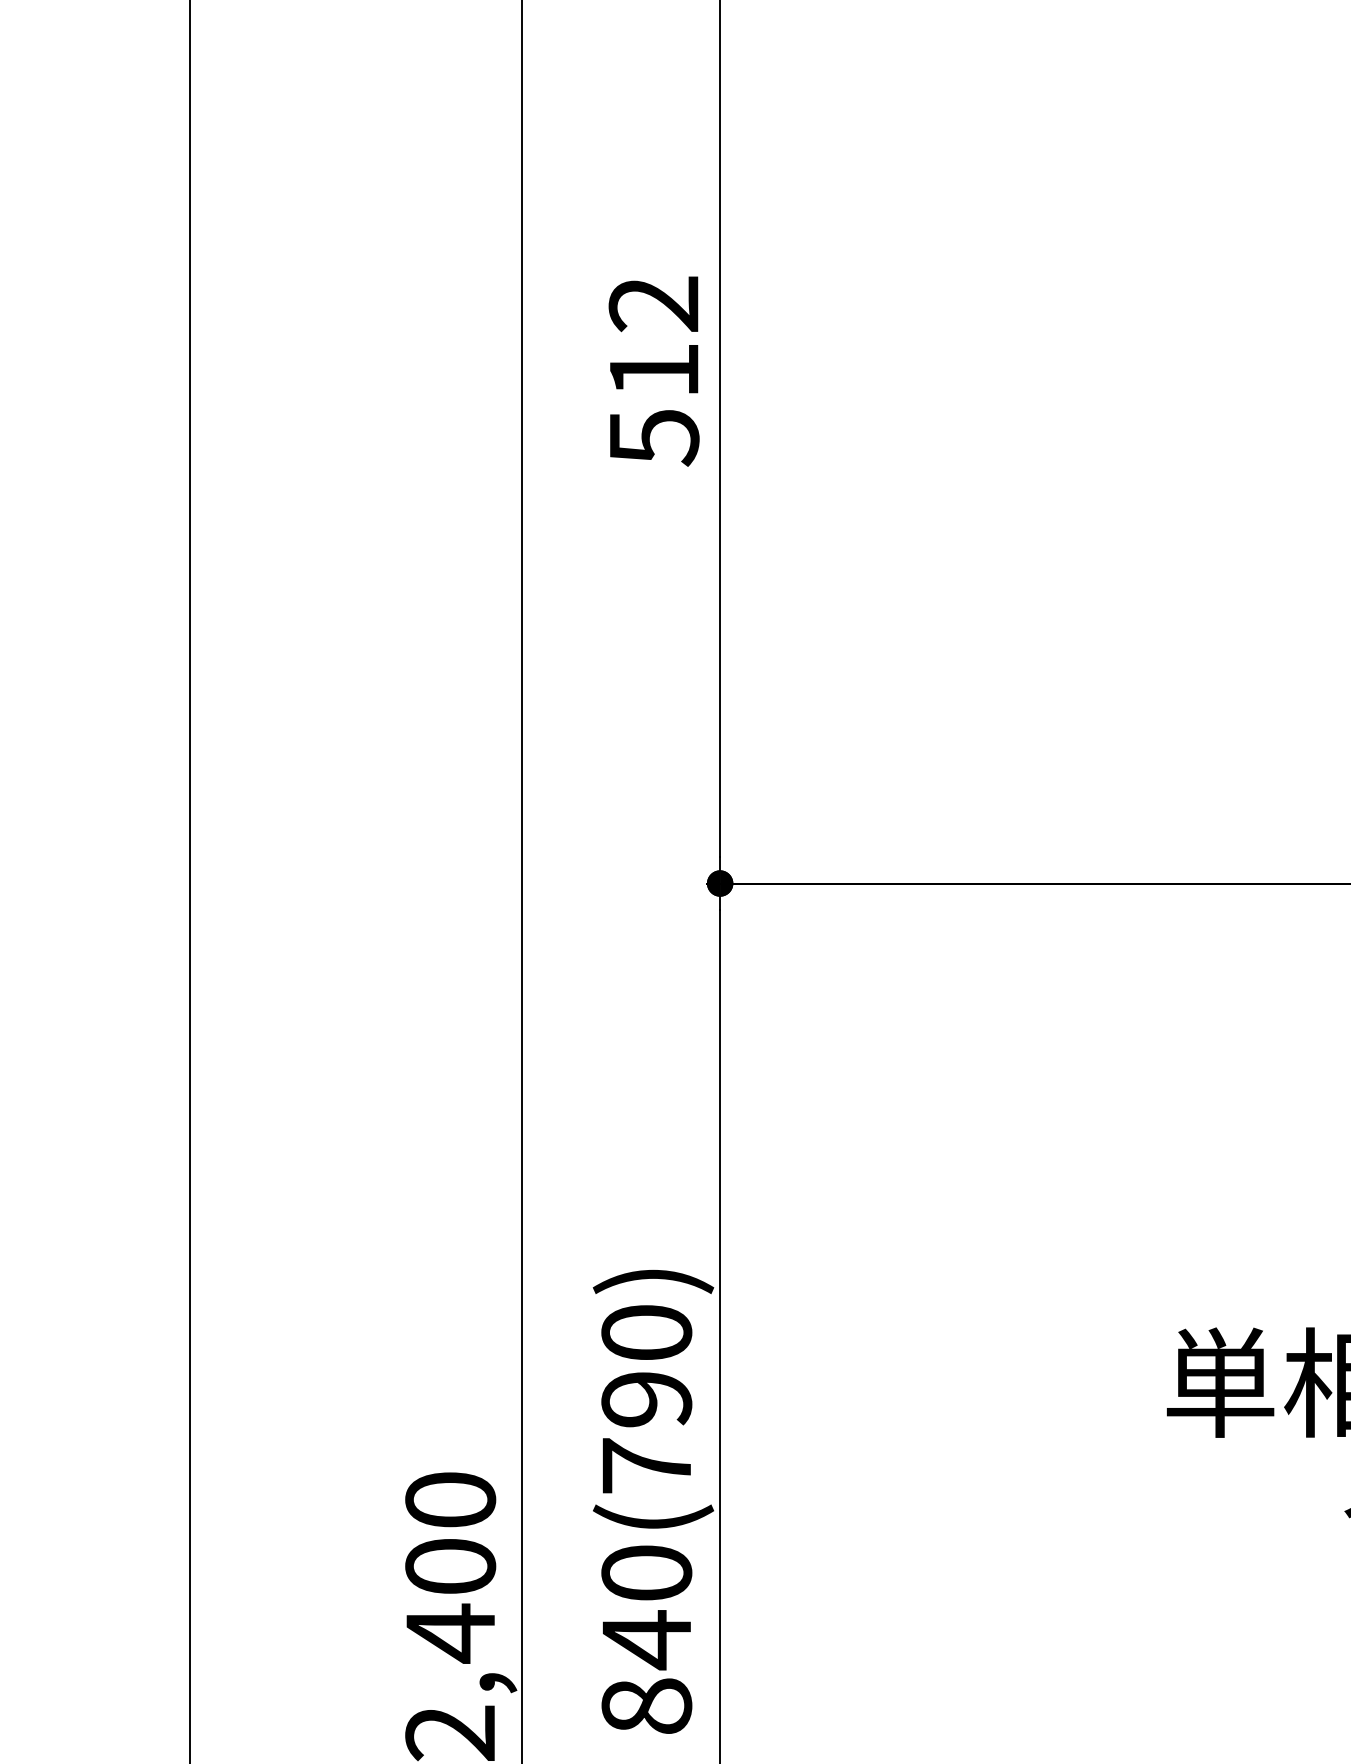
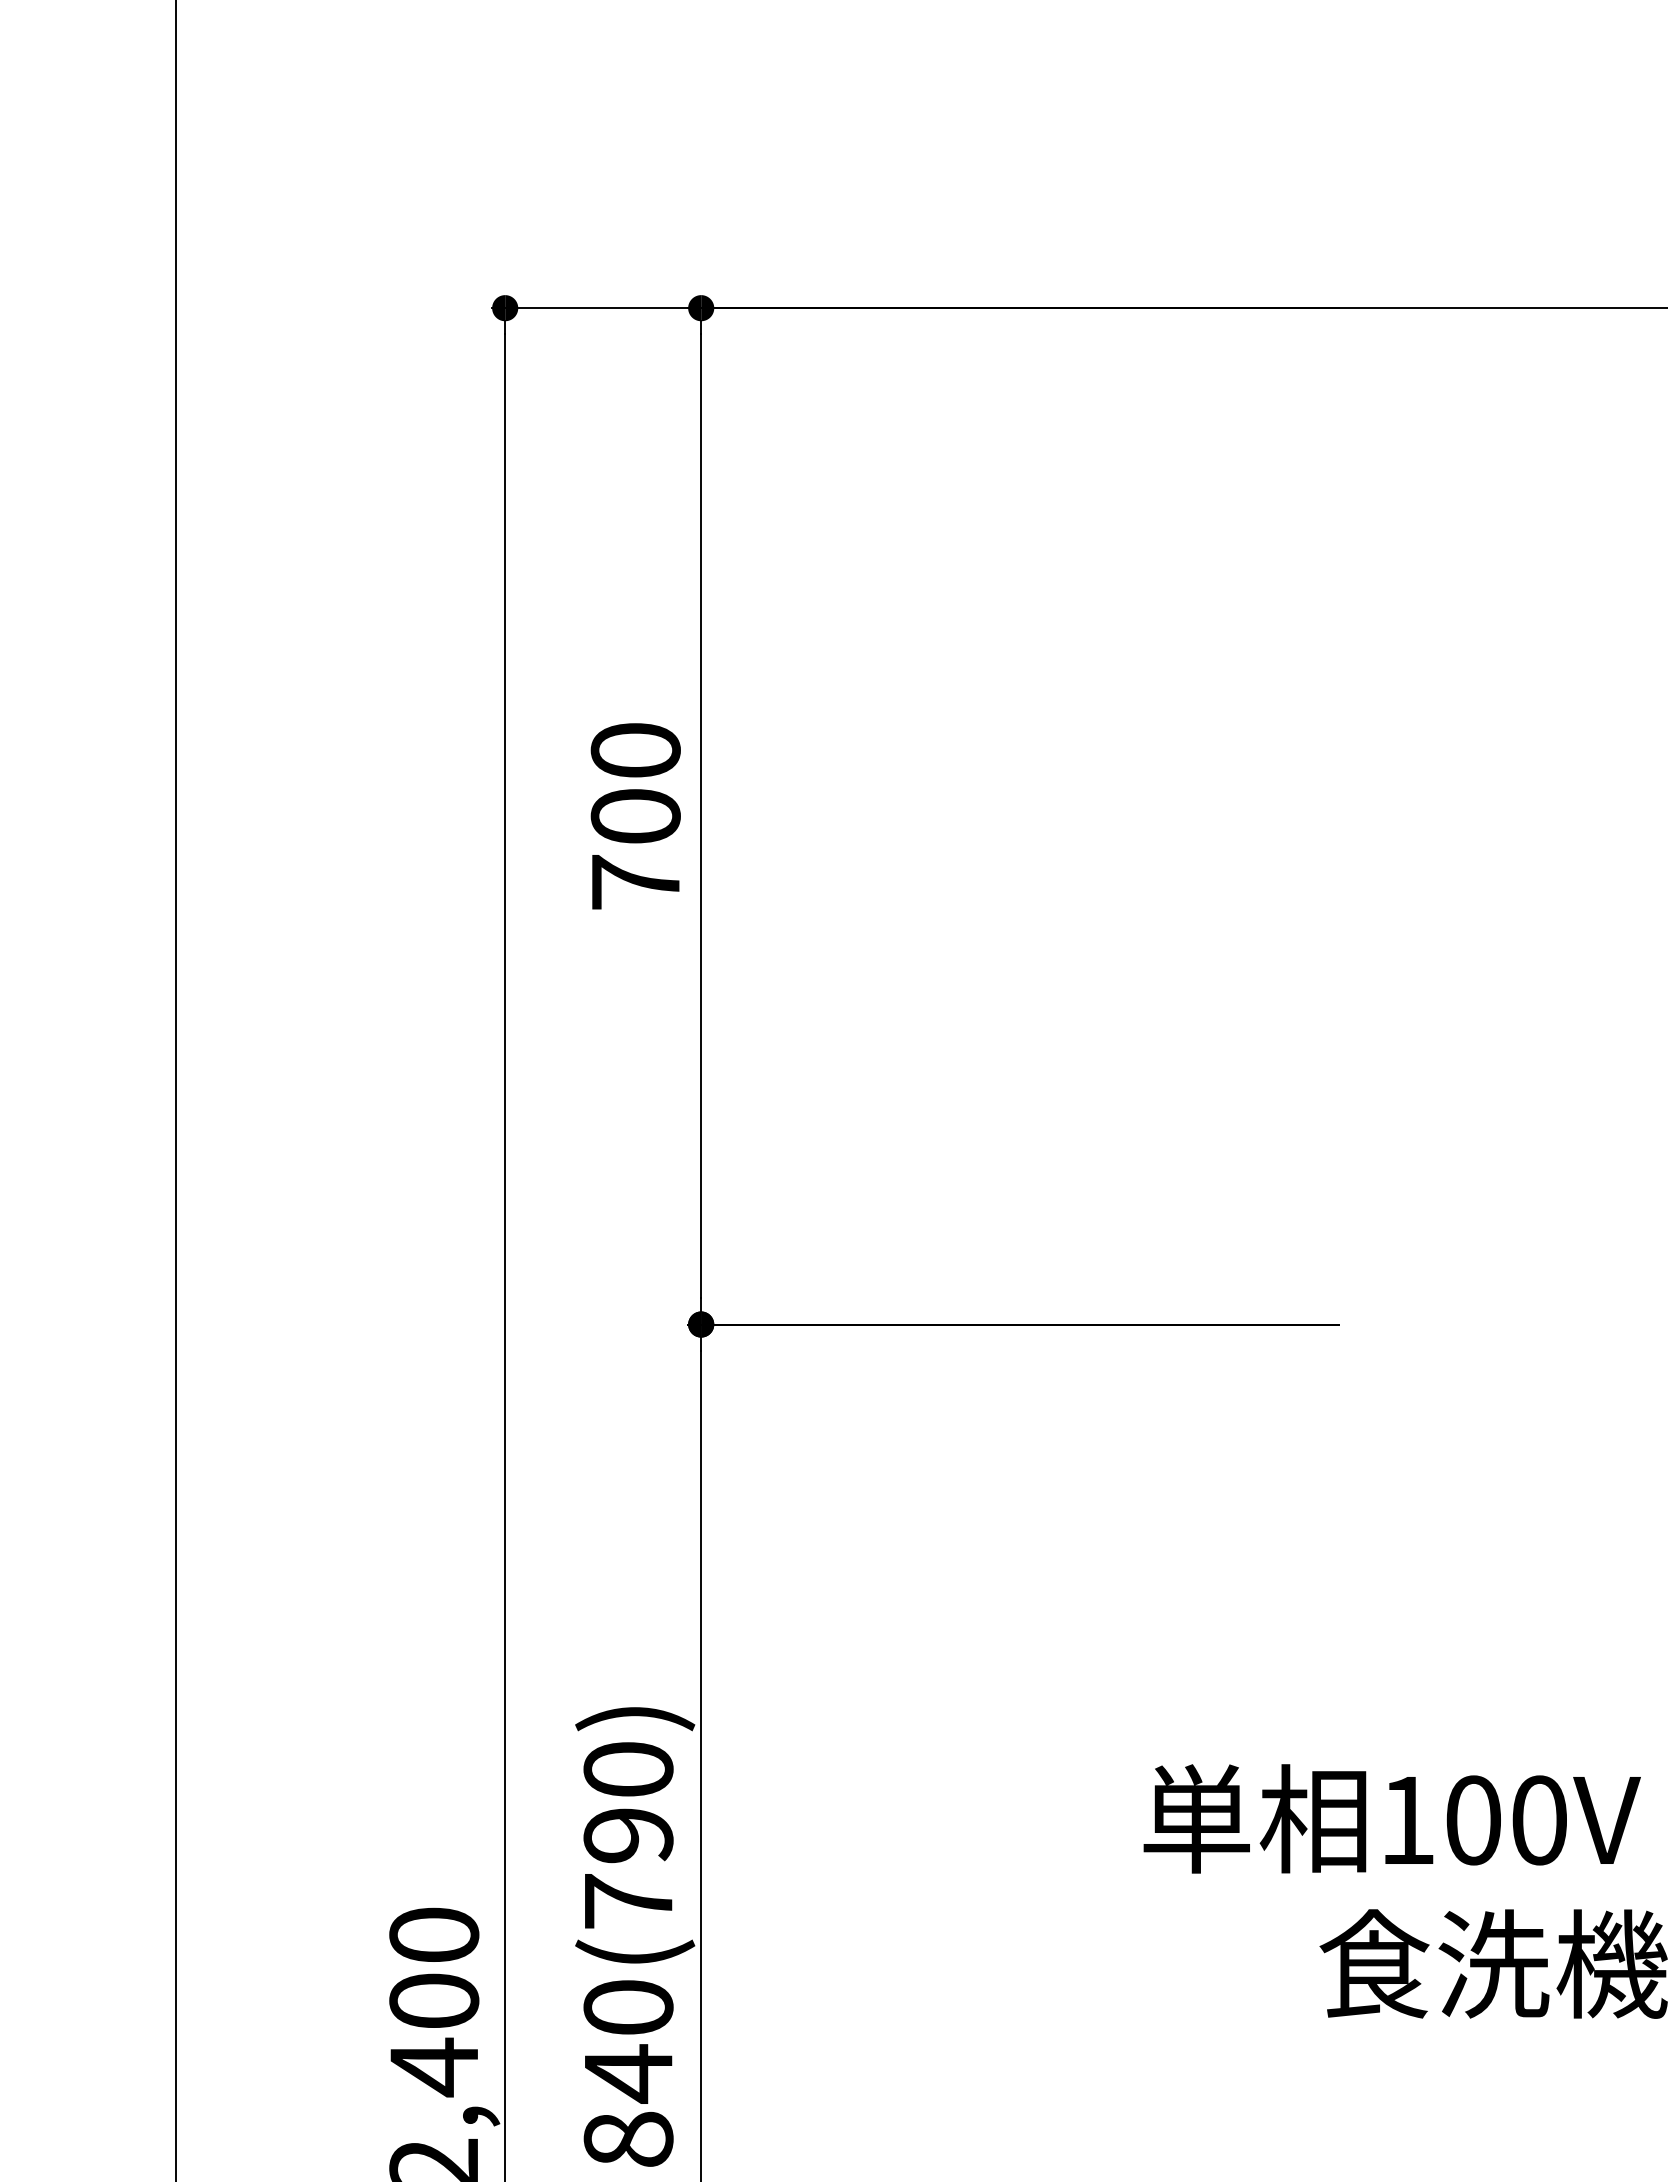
text: (653, 371) -> (635, 817), 512 -> 700

